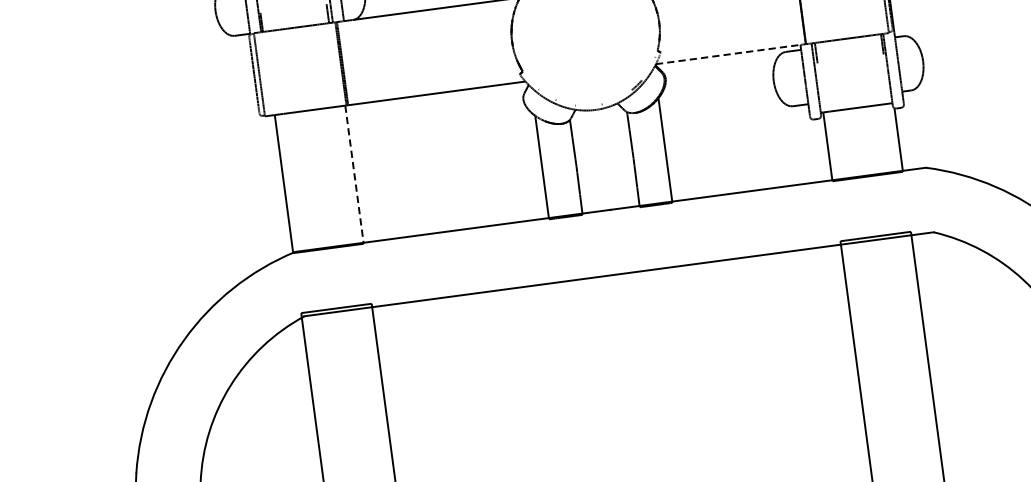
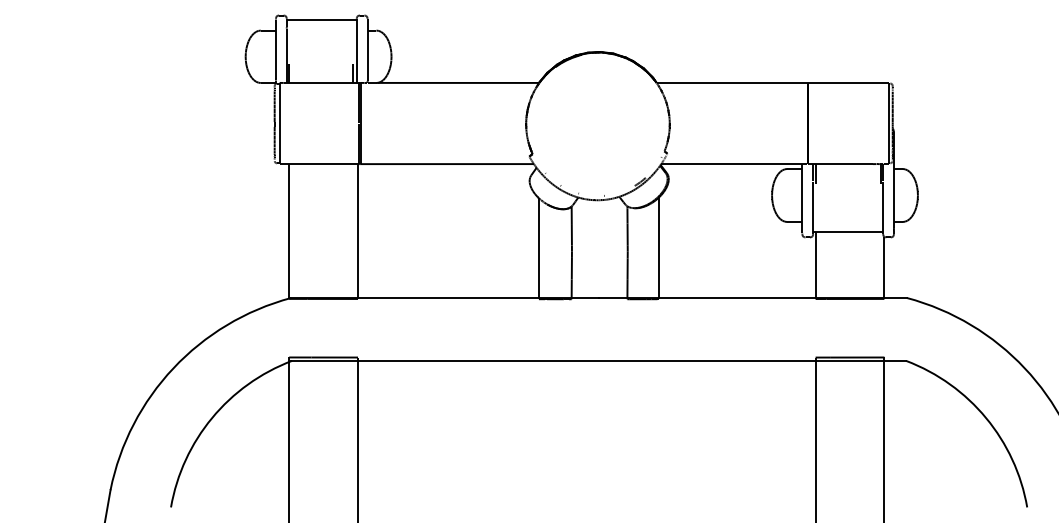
line: (727, 54) -> (731, 164), dashed -> solid
line: (355, 175) -> (358, 232), dashed -> solid

